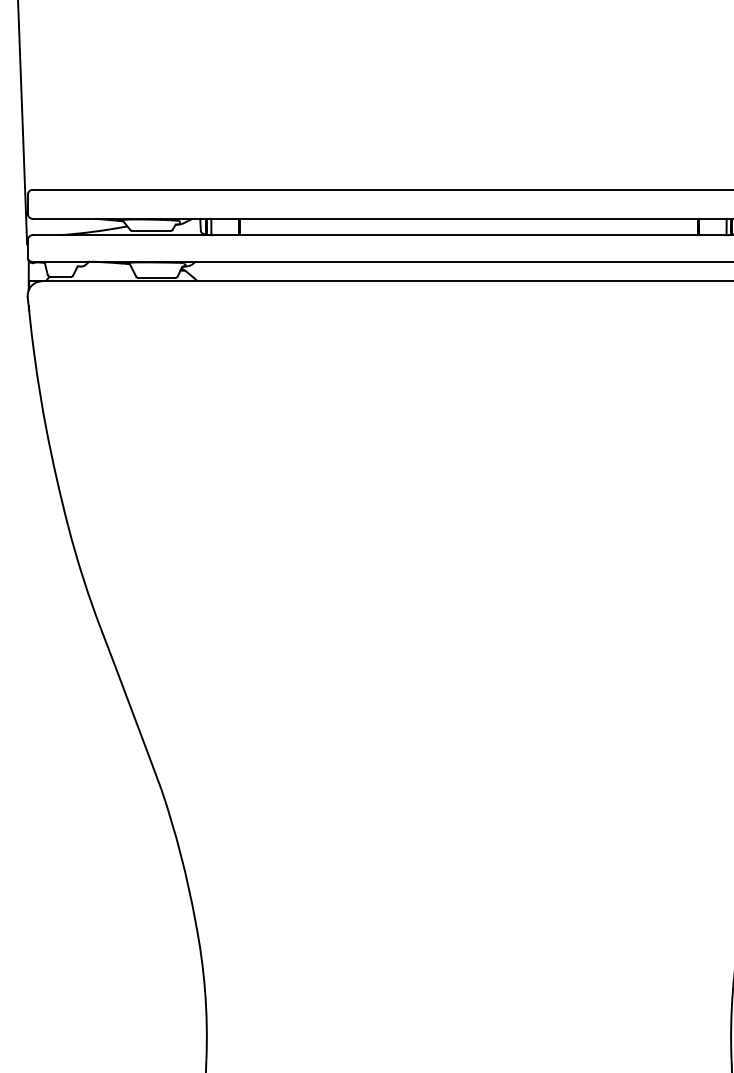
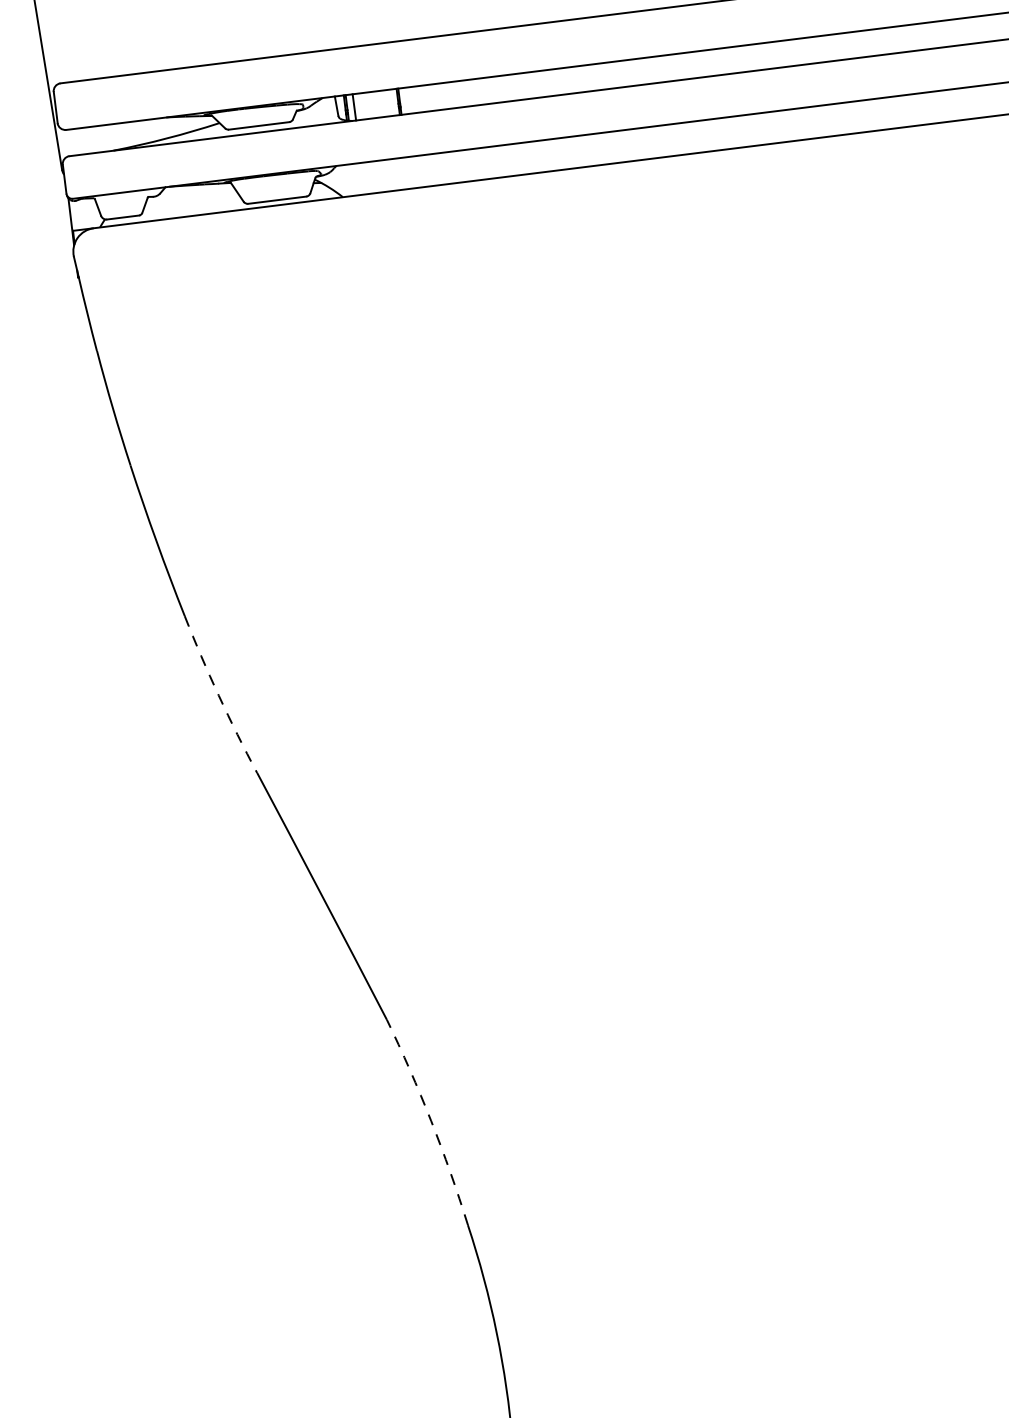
arc: (83, 577) -> (219, 694), solid -> dashed
arc: (180, 855) -> (430, 1121), solid -> dashed

